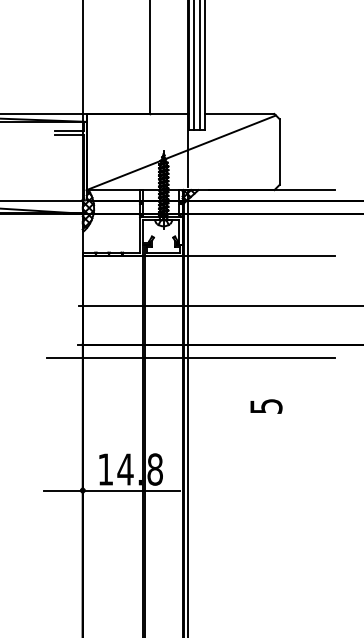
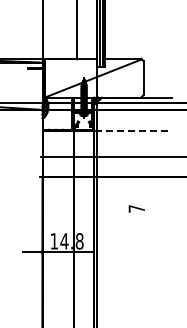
line: (259, 255) -> (133, 131), solid -> dashed
line: (189, 358) -> (97, 184), removed
text: (265, 405) -> (136, 208), 5 -> 7

